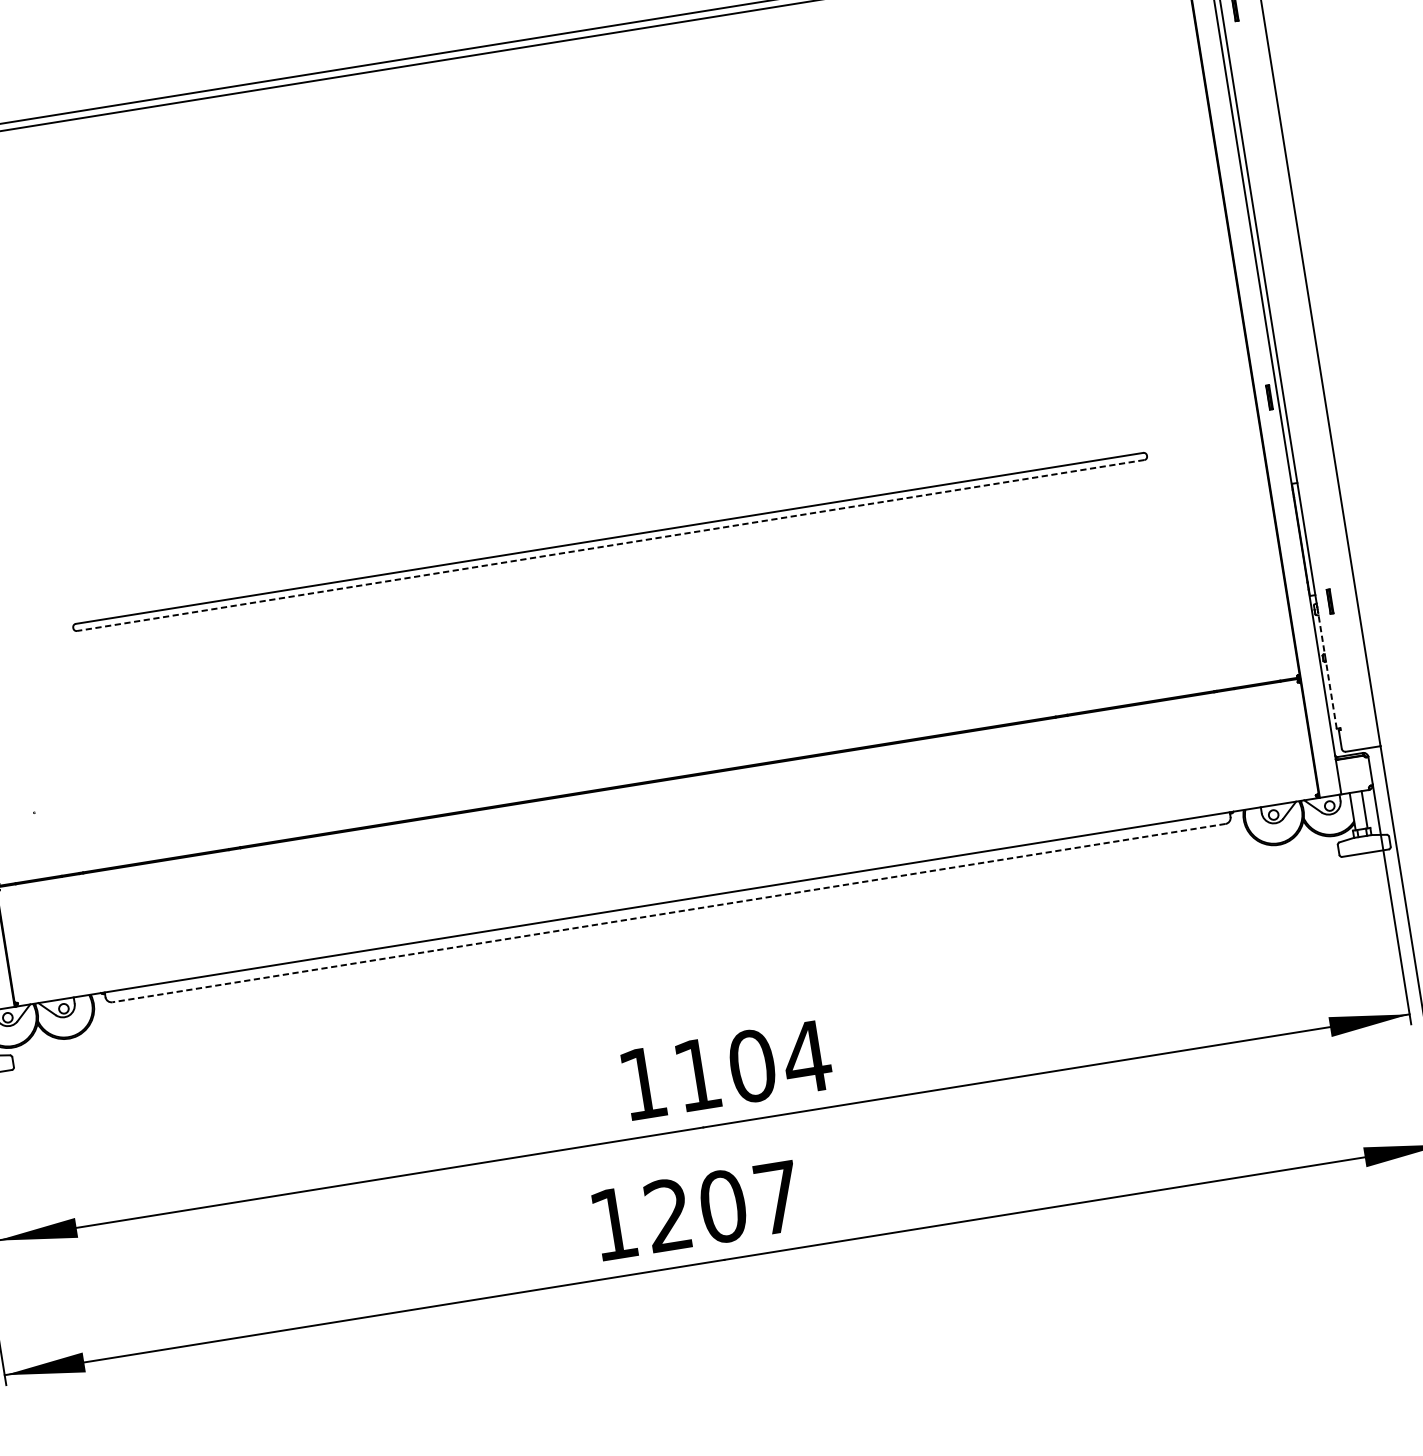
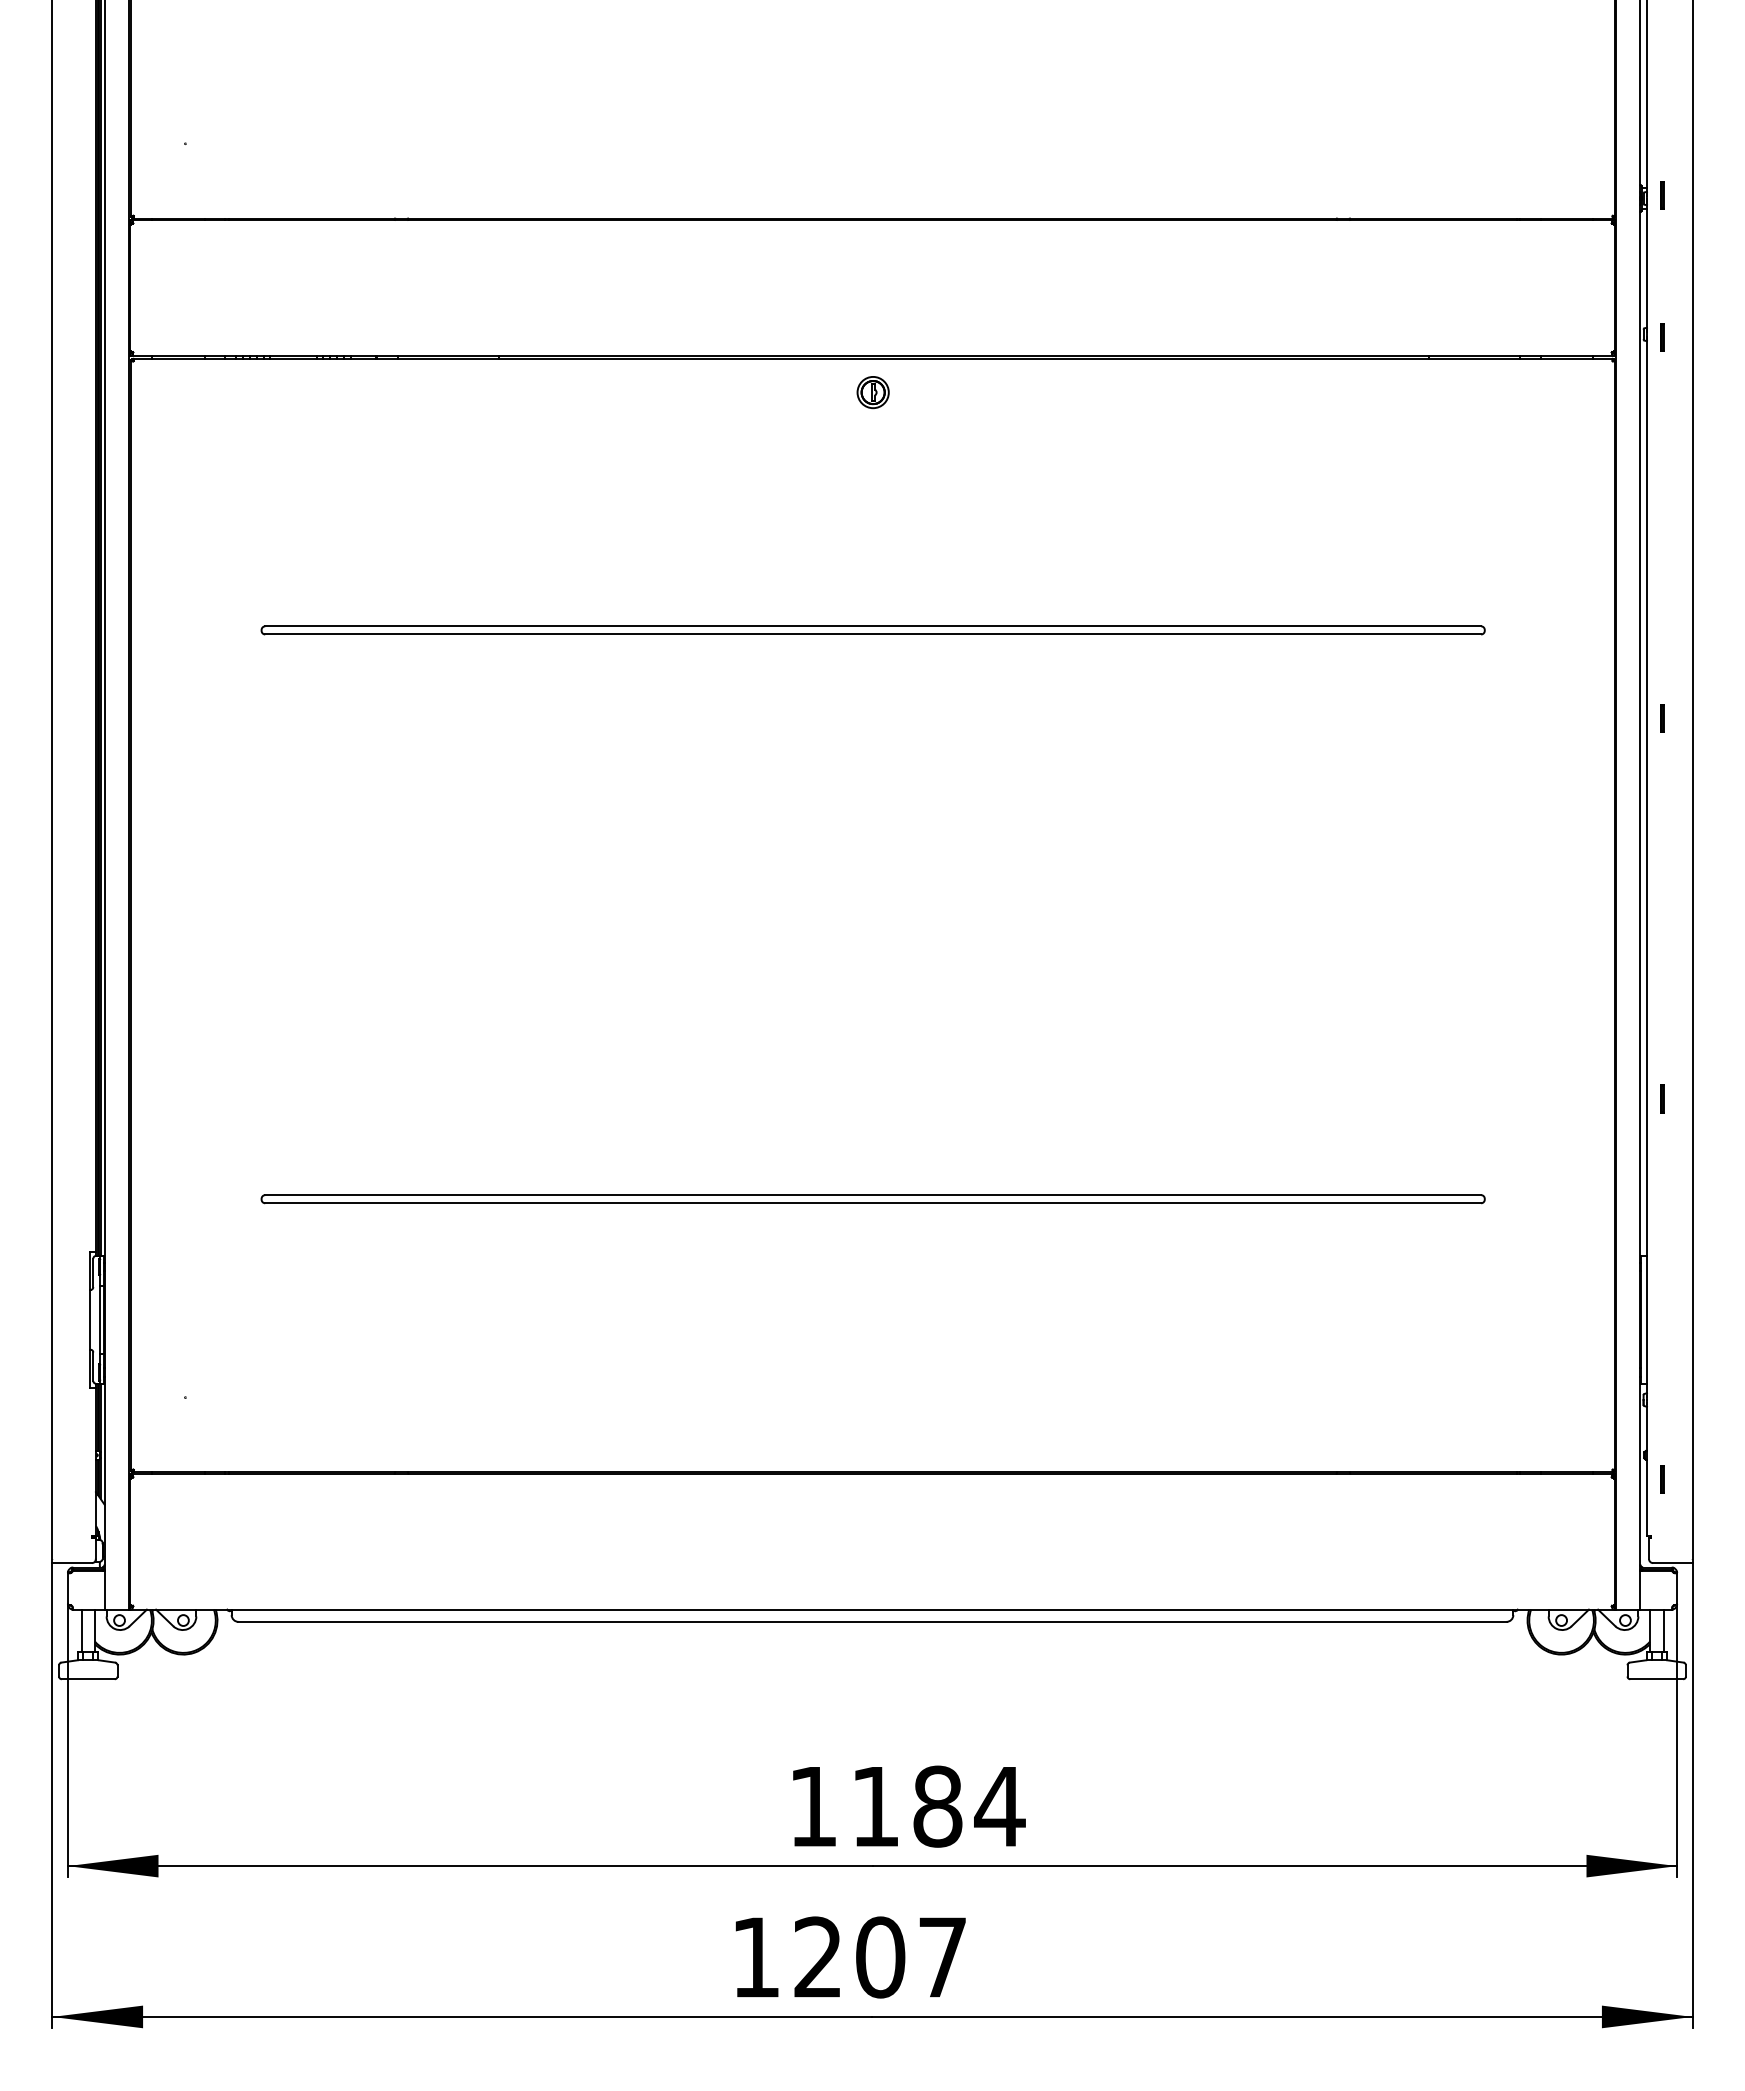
line: (1269, 396) -> (1662, 1098), moved
line: (611, 545) -> (873, 1203), dashed -> solid
line: (1330, 601) -> (1662, 1479), moved
line: (1326, 670) -> (1646, 1469), dashed -> solid
line: (668, 912) -> (872, 1621), dashed -> solid
text: (752, 1066) -> (937, 1806), 1104 -> 1184

